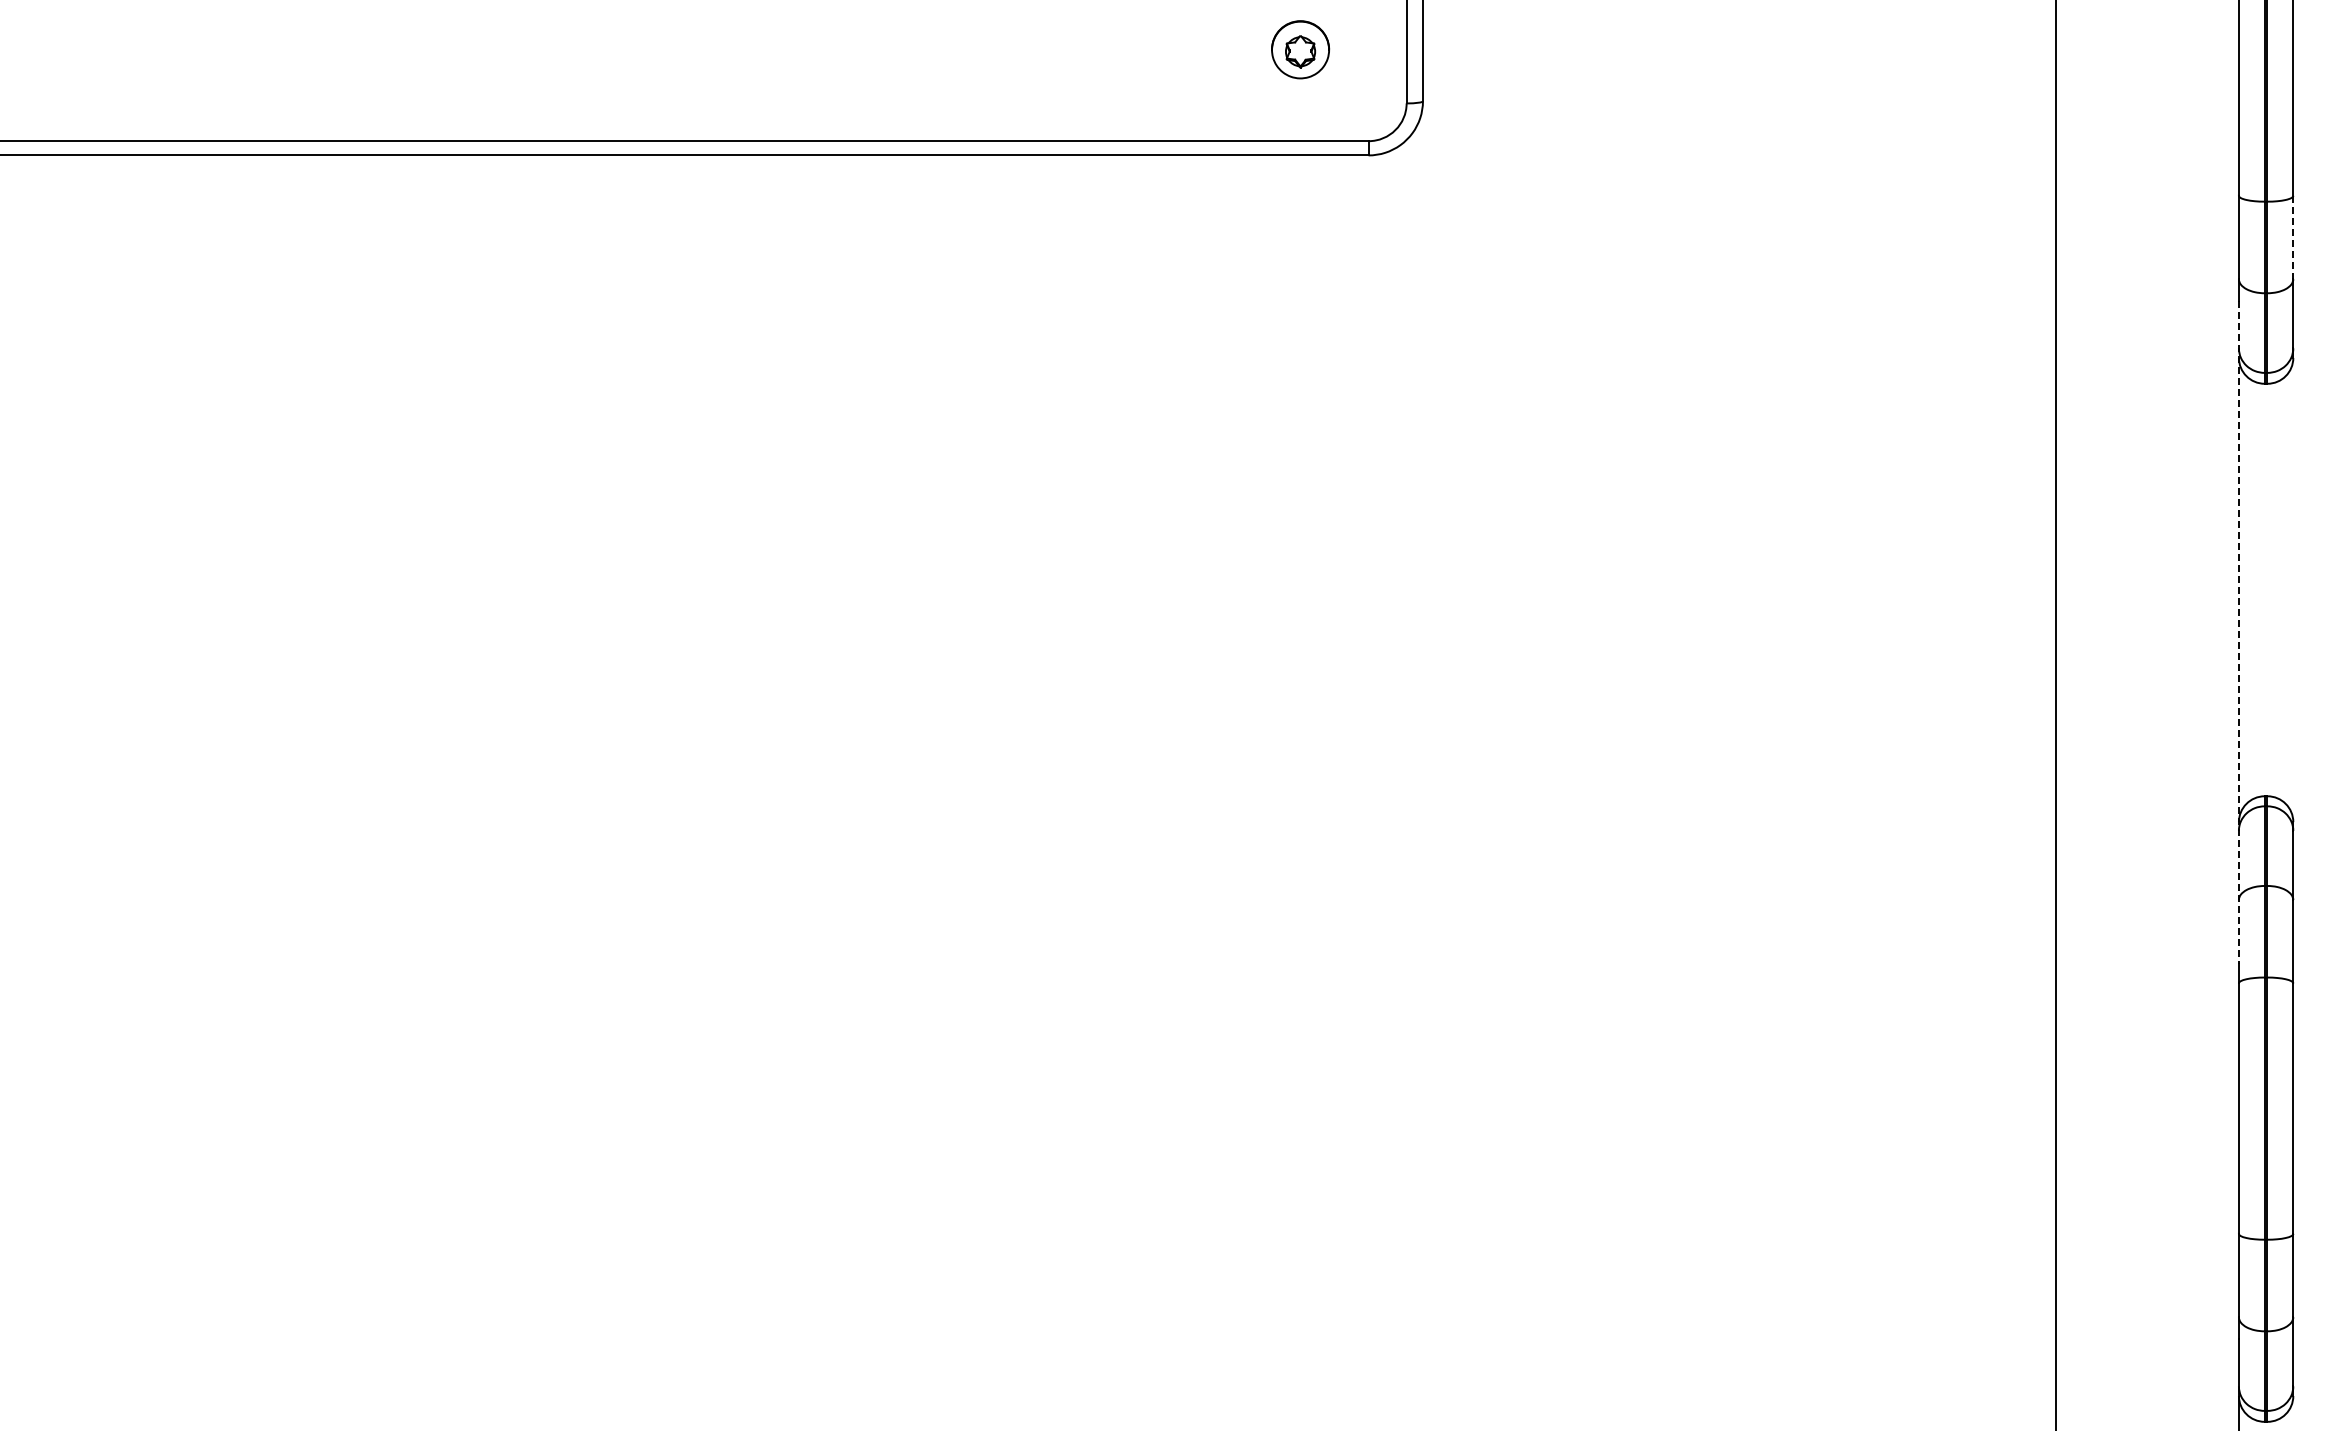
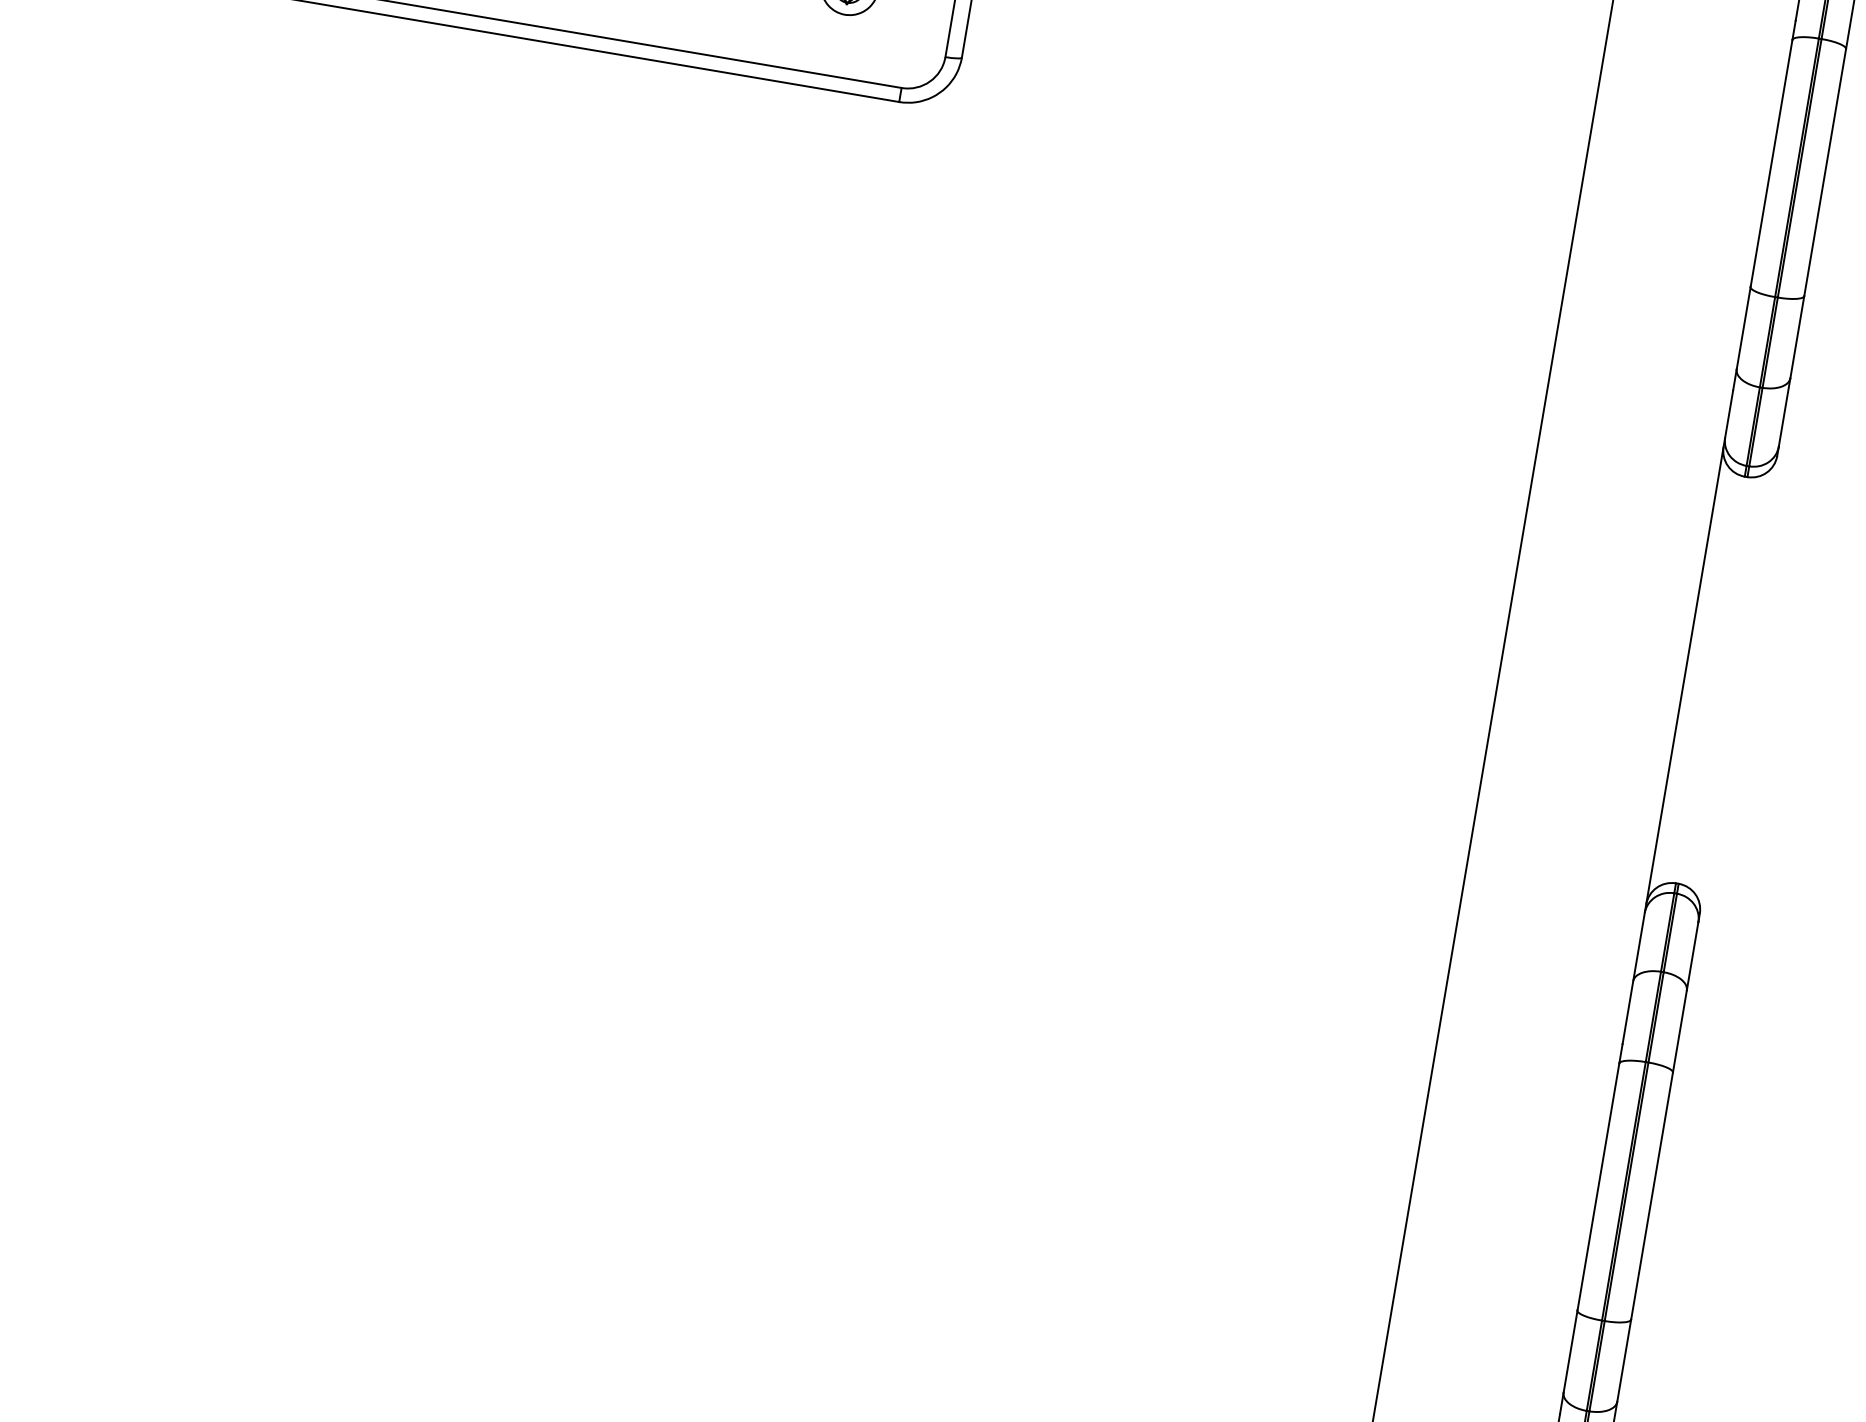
line: (2293, 237) -> (1797, 337), dashed -> solid
line: (2238, 632) -> (1677, 717), dashed -> solid

